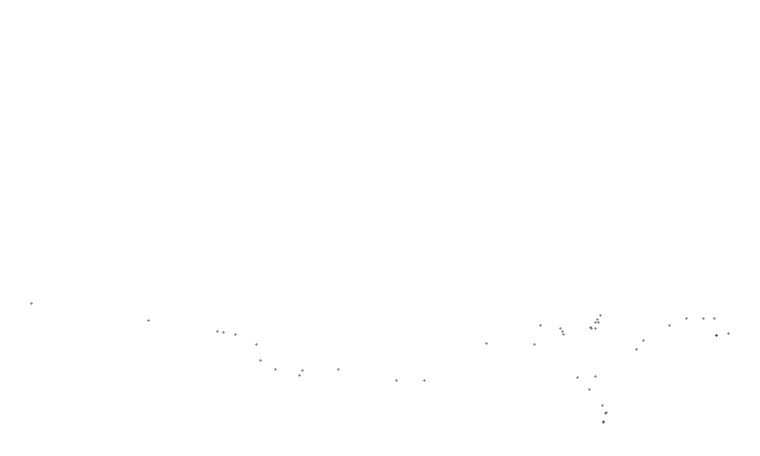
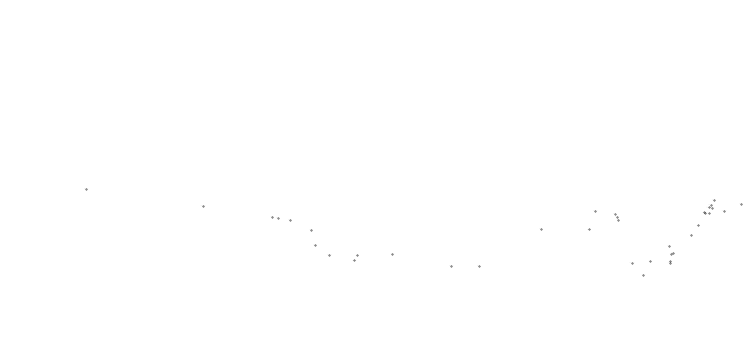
part: (595, 321) -> (709, 207), moved
part: (604, 413) -> (671, 254), moved

